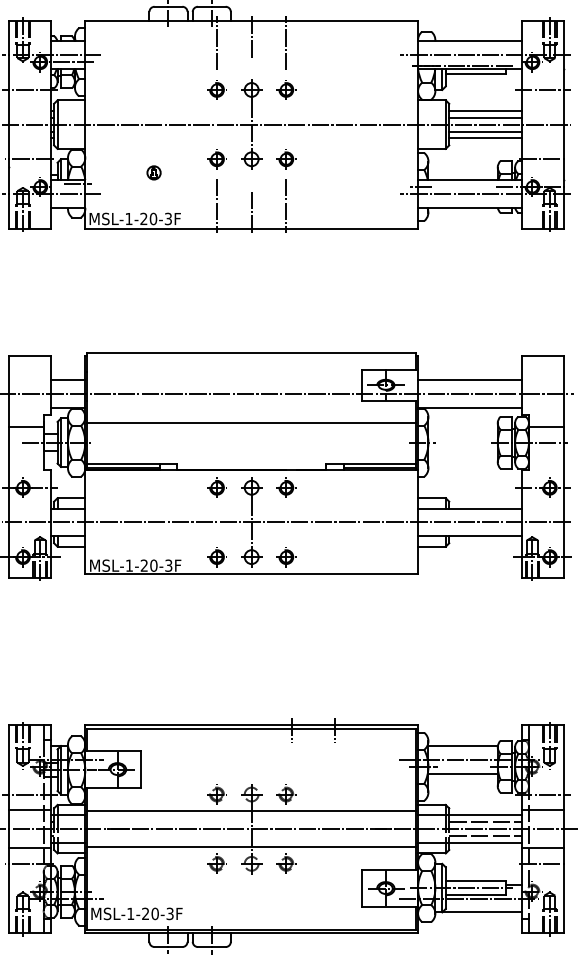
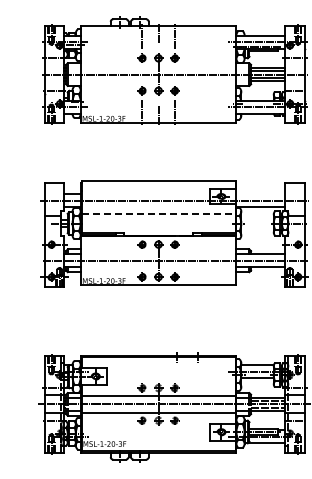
part: (153, 173) -> (112, 97), removed
line: (469, 380) -> (260, 194), removed
line: (253, 423) -> (159, 214), solid -> dashed

